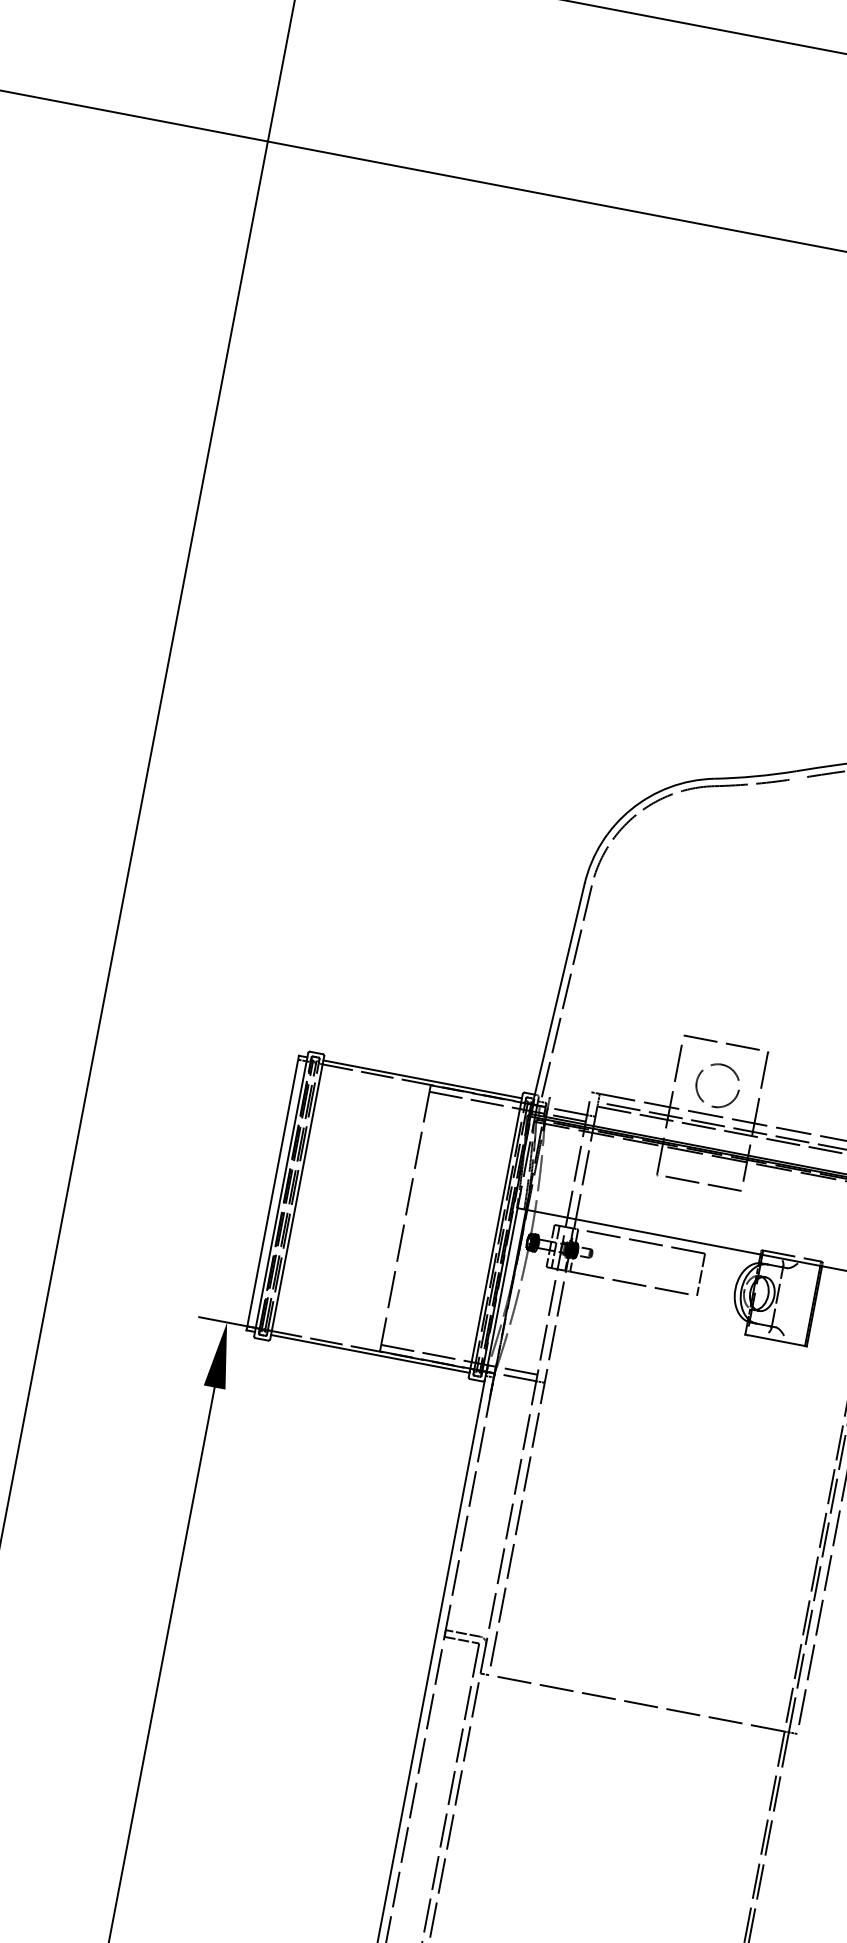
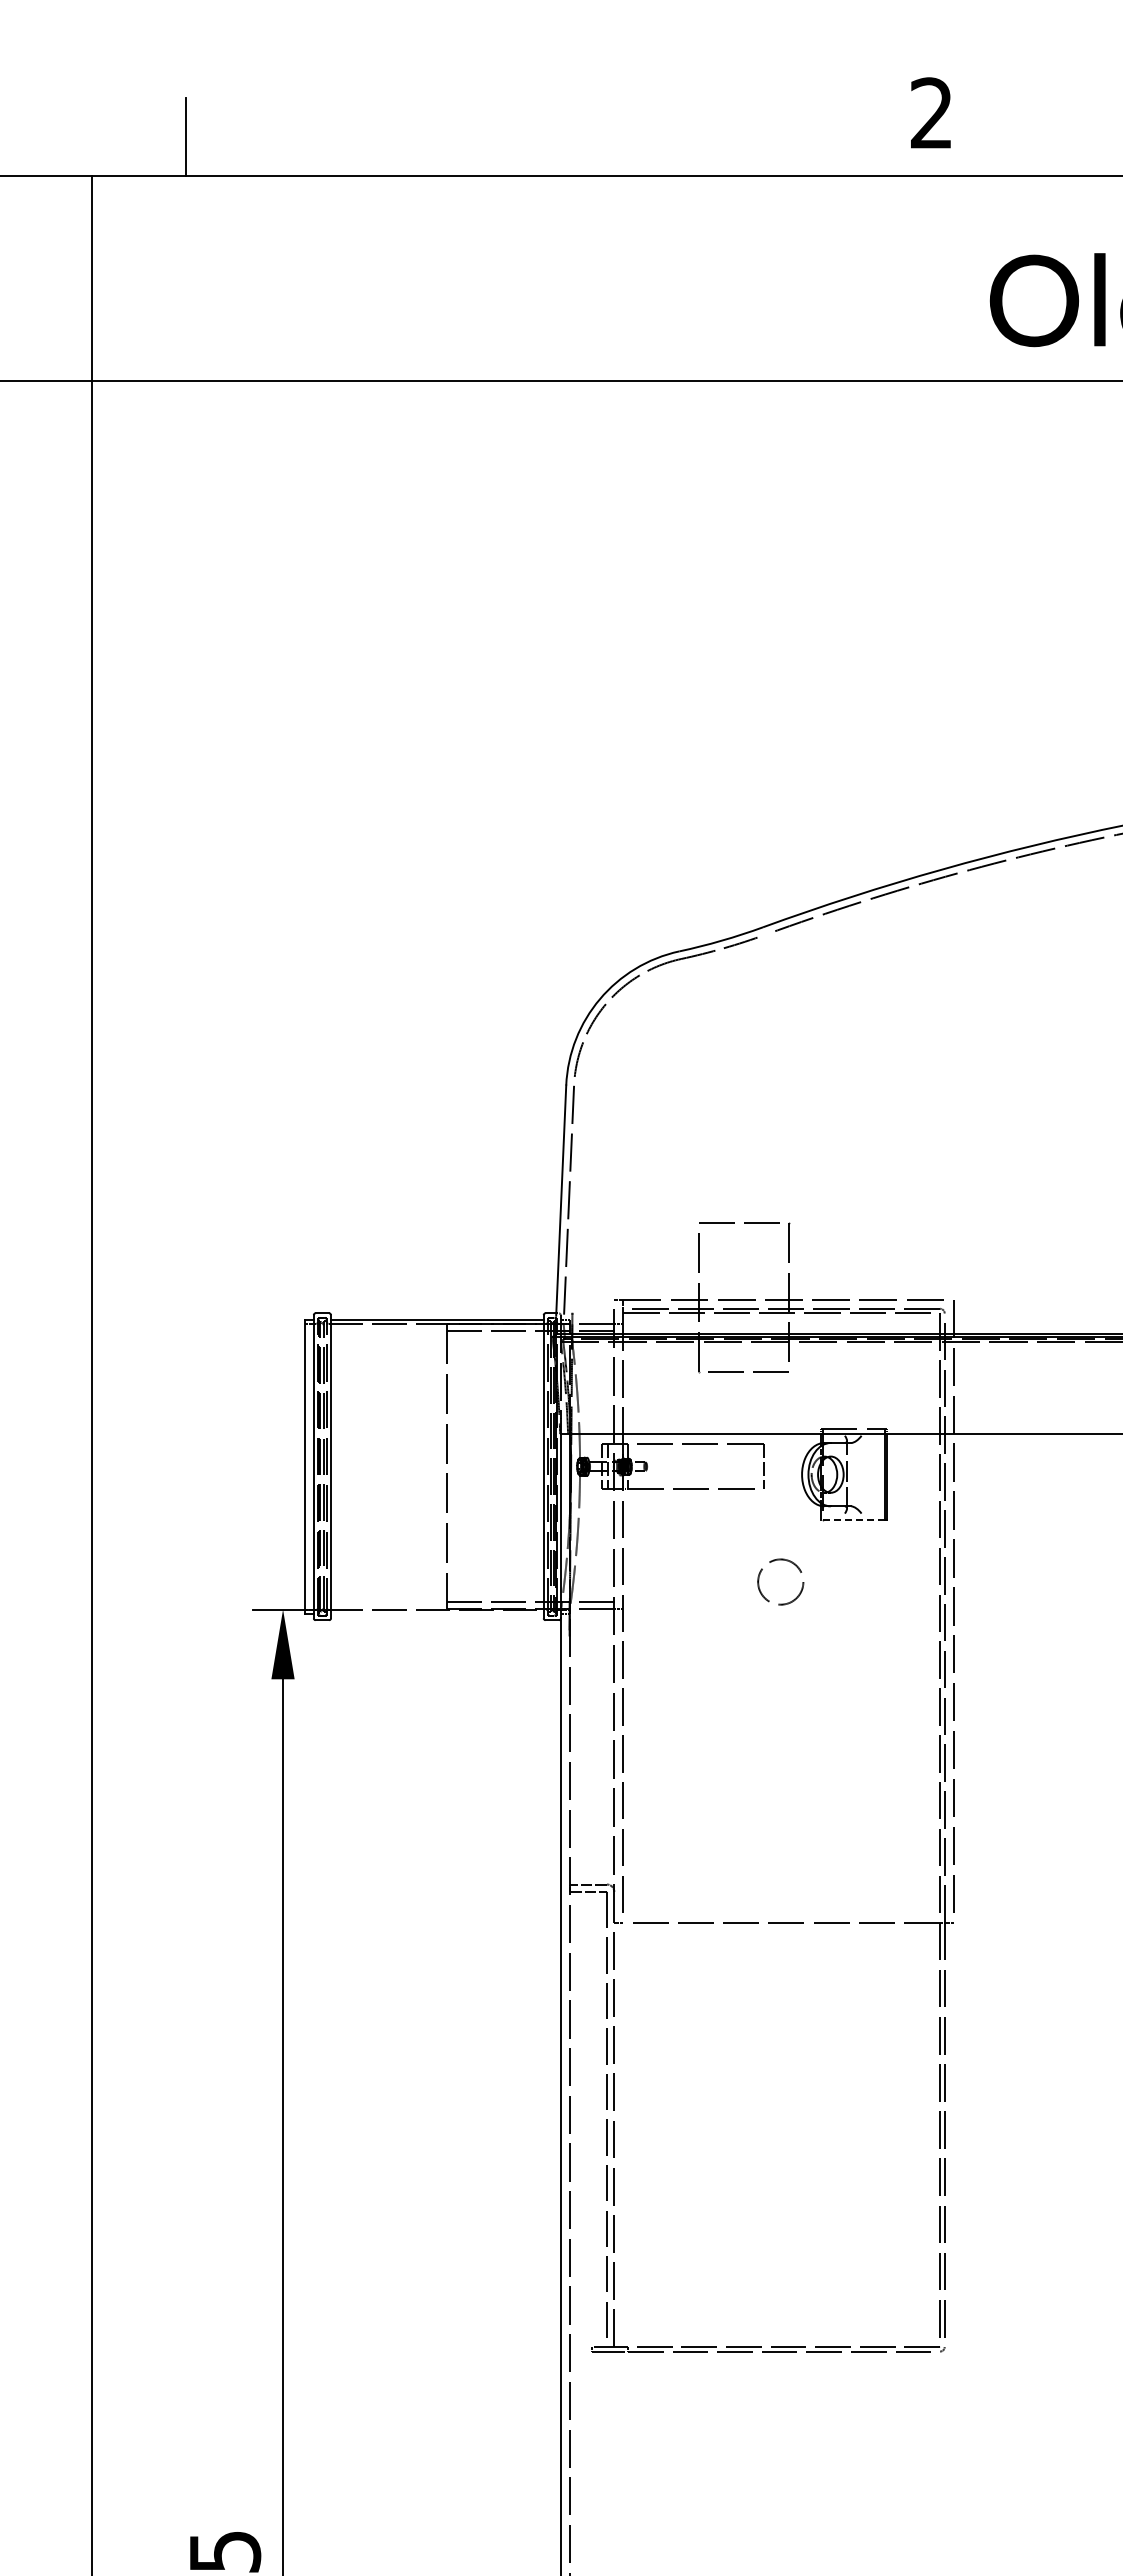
circle: (717, 1085) -> (780, 1581), moved
line: (774, 1339) -> (852, 1519), solid -> dashed
line: (370, 1353) -> (437, 1613), removed

